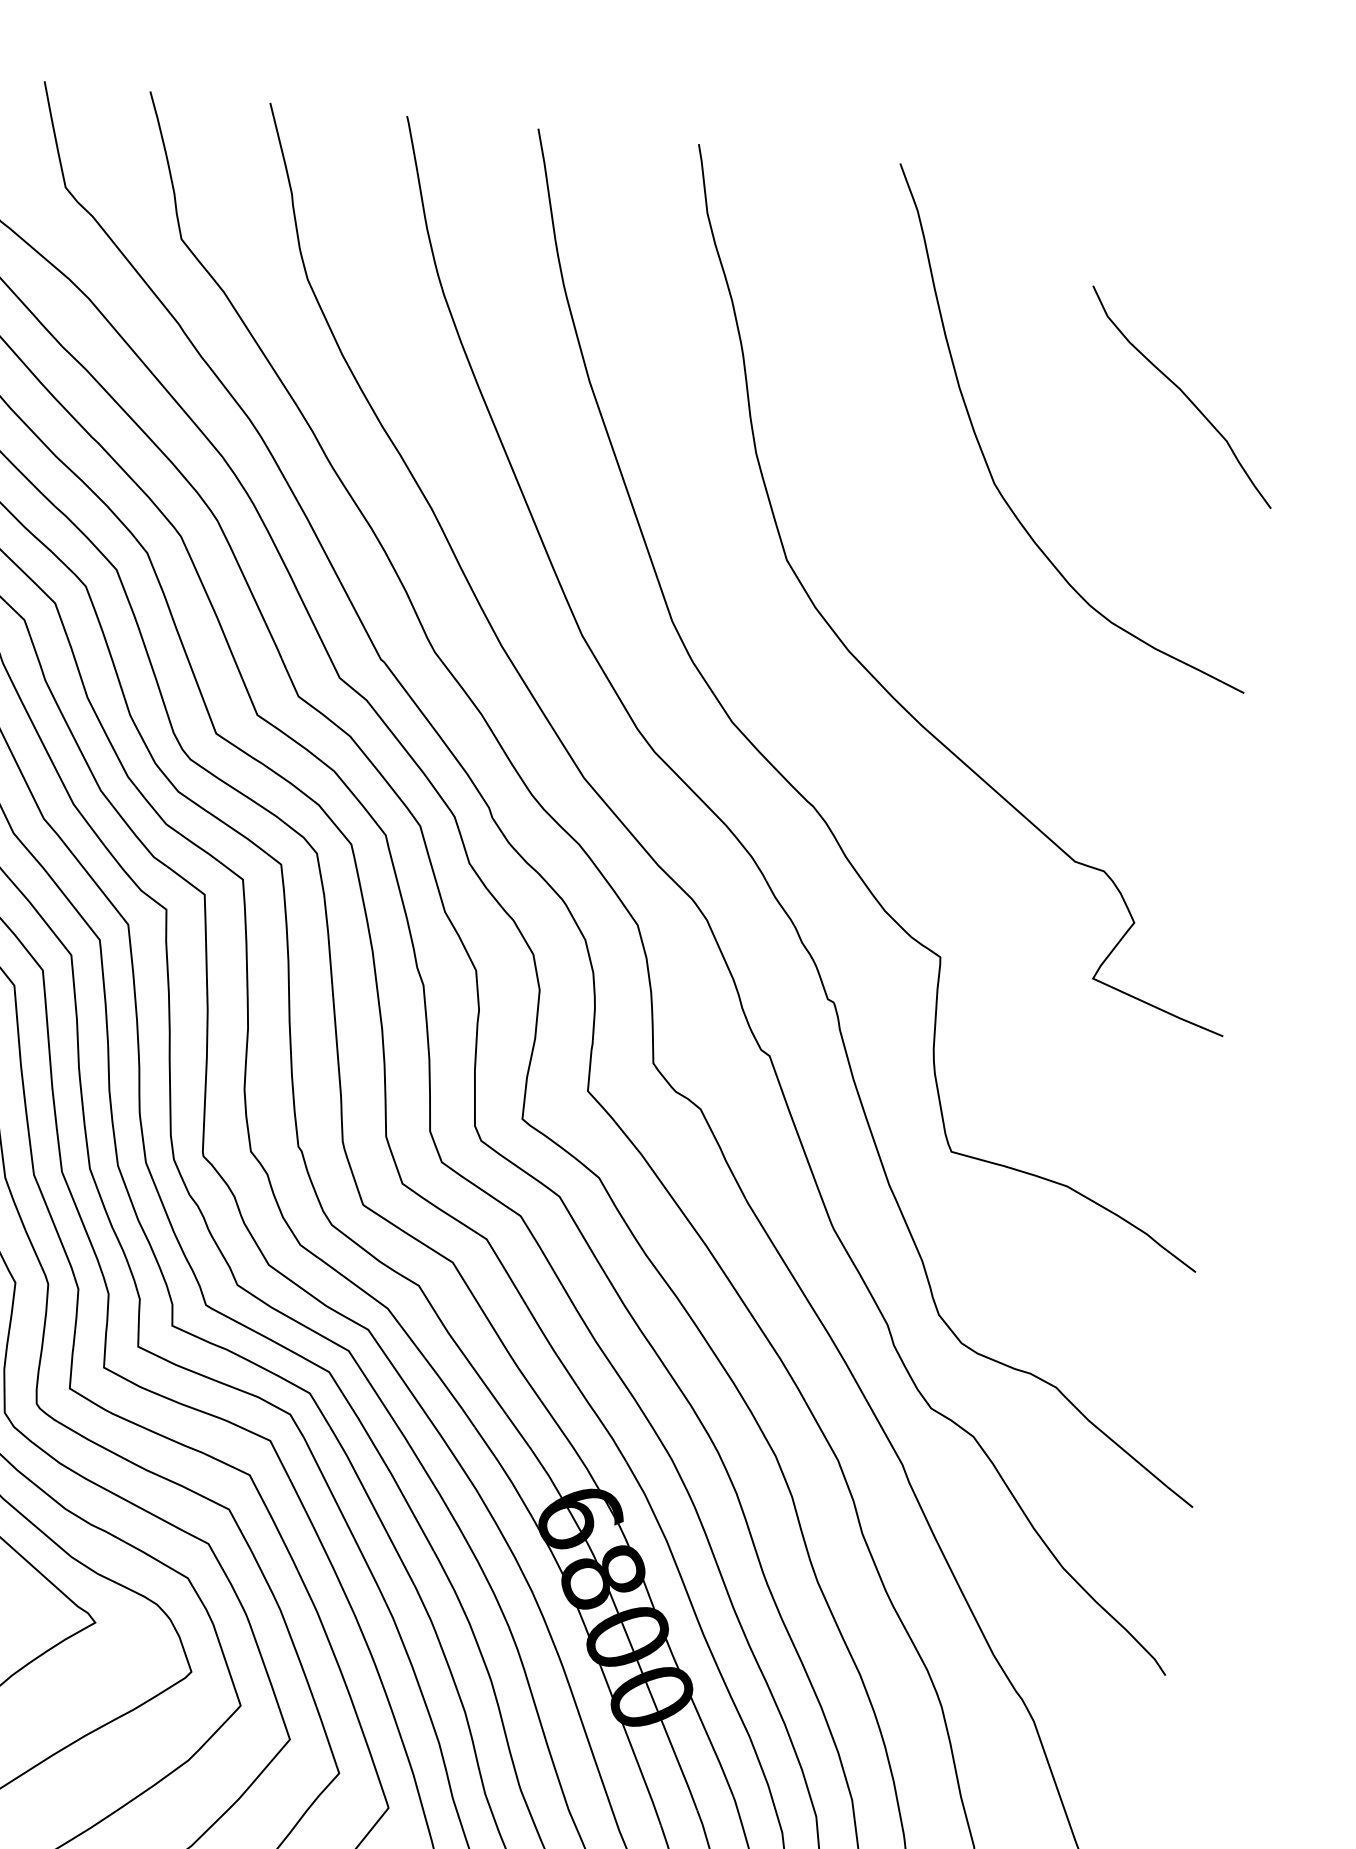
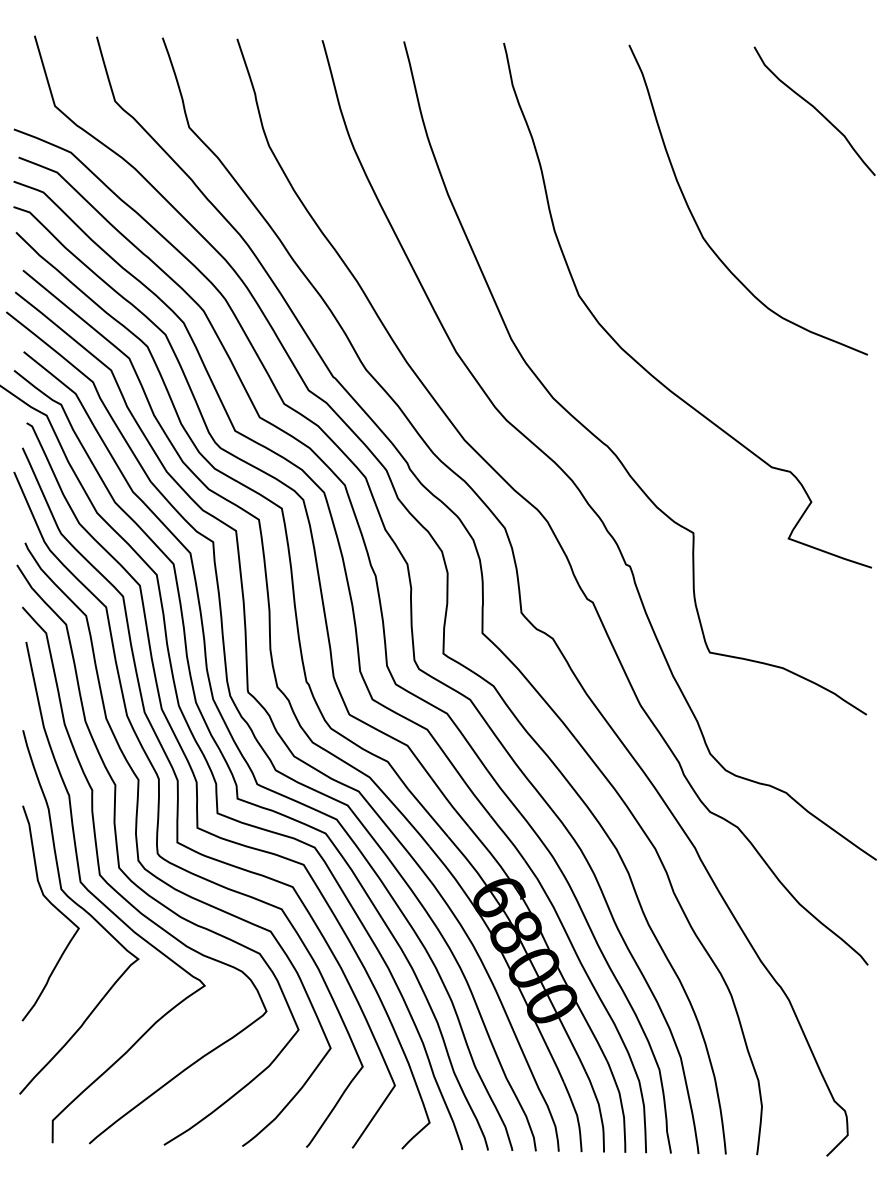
curve: (1183, 394) -> (815, 109), moved

